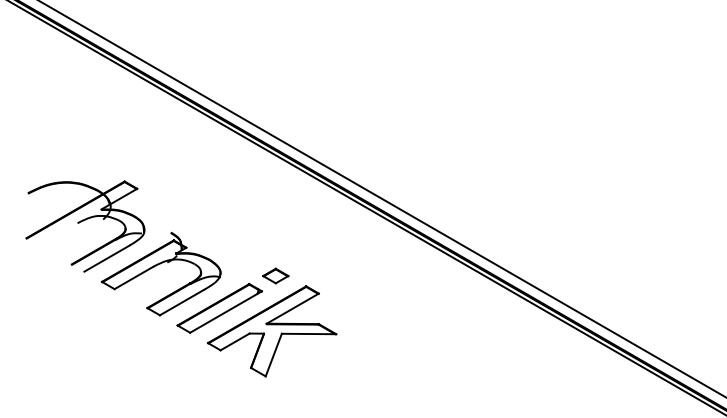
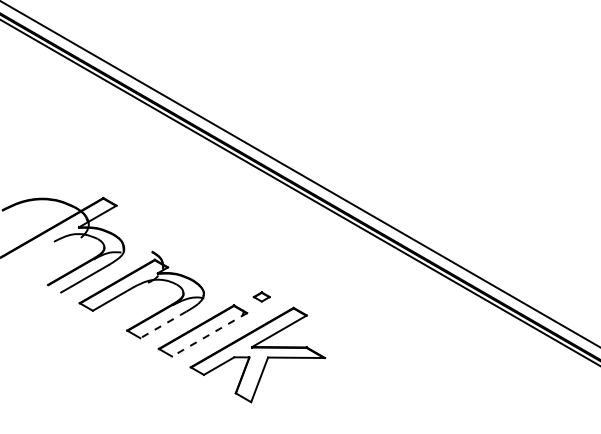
part: (275, 275) -> (261, 296), size x0.6
line: (181, 302) -> (162, 324), solid -> dashed
line: (225, 312) -> (209, 335), solid -> dashed

